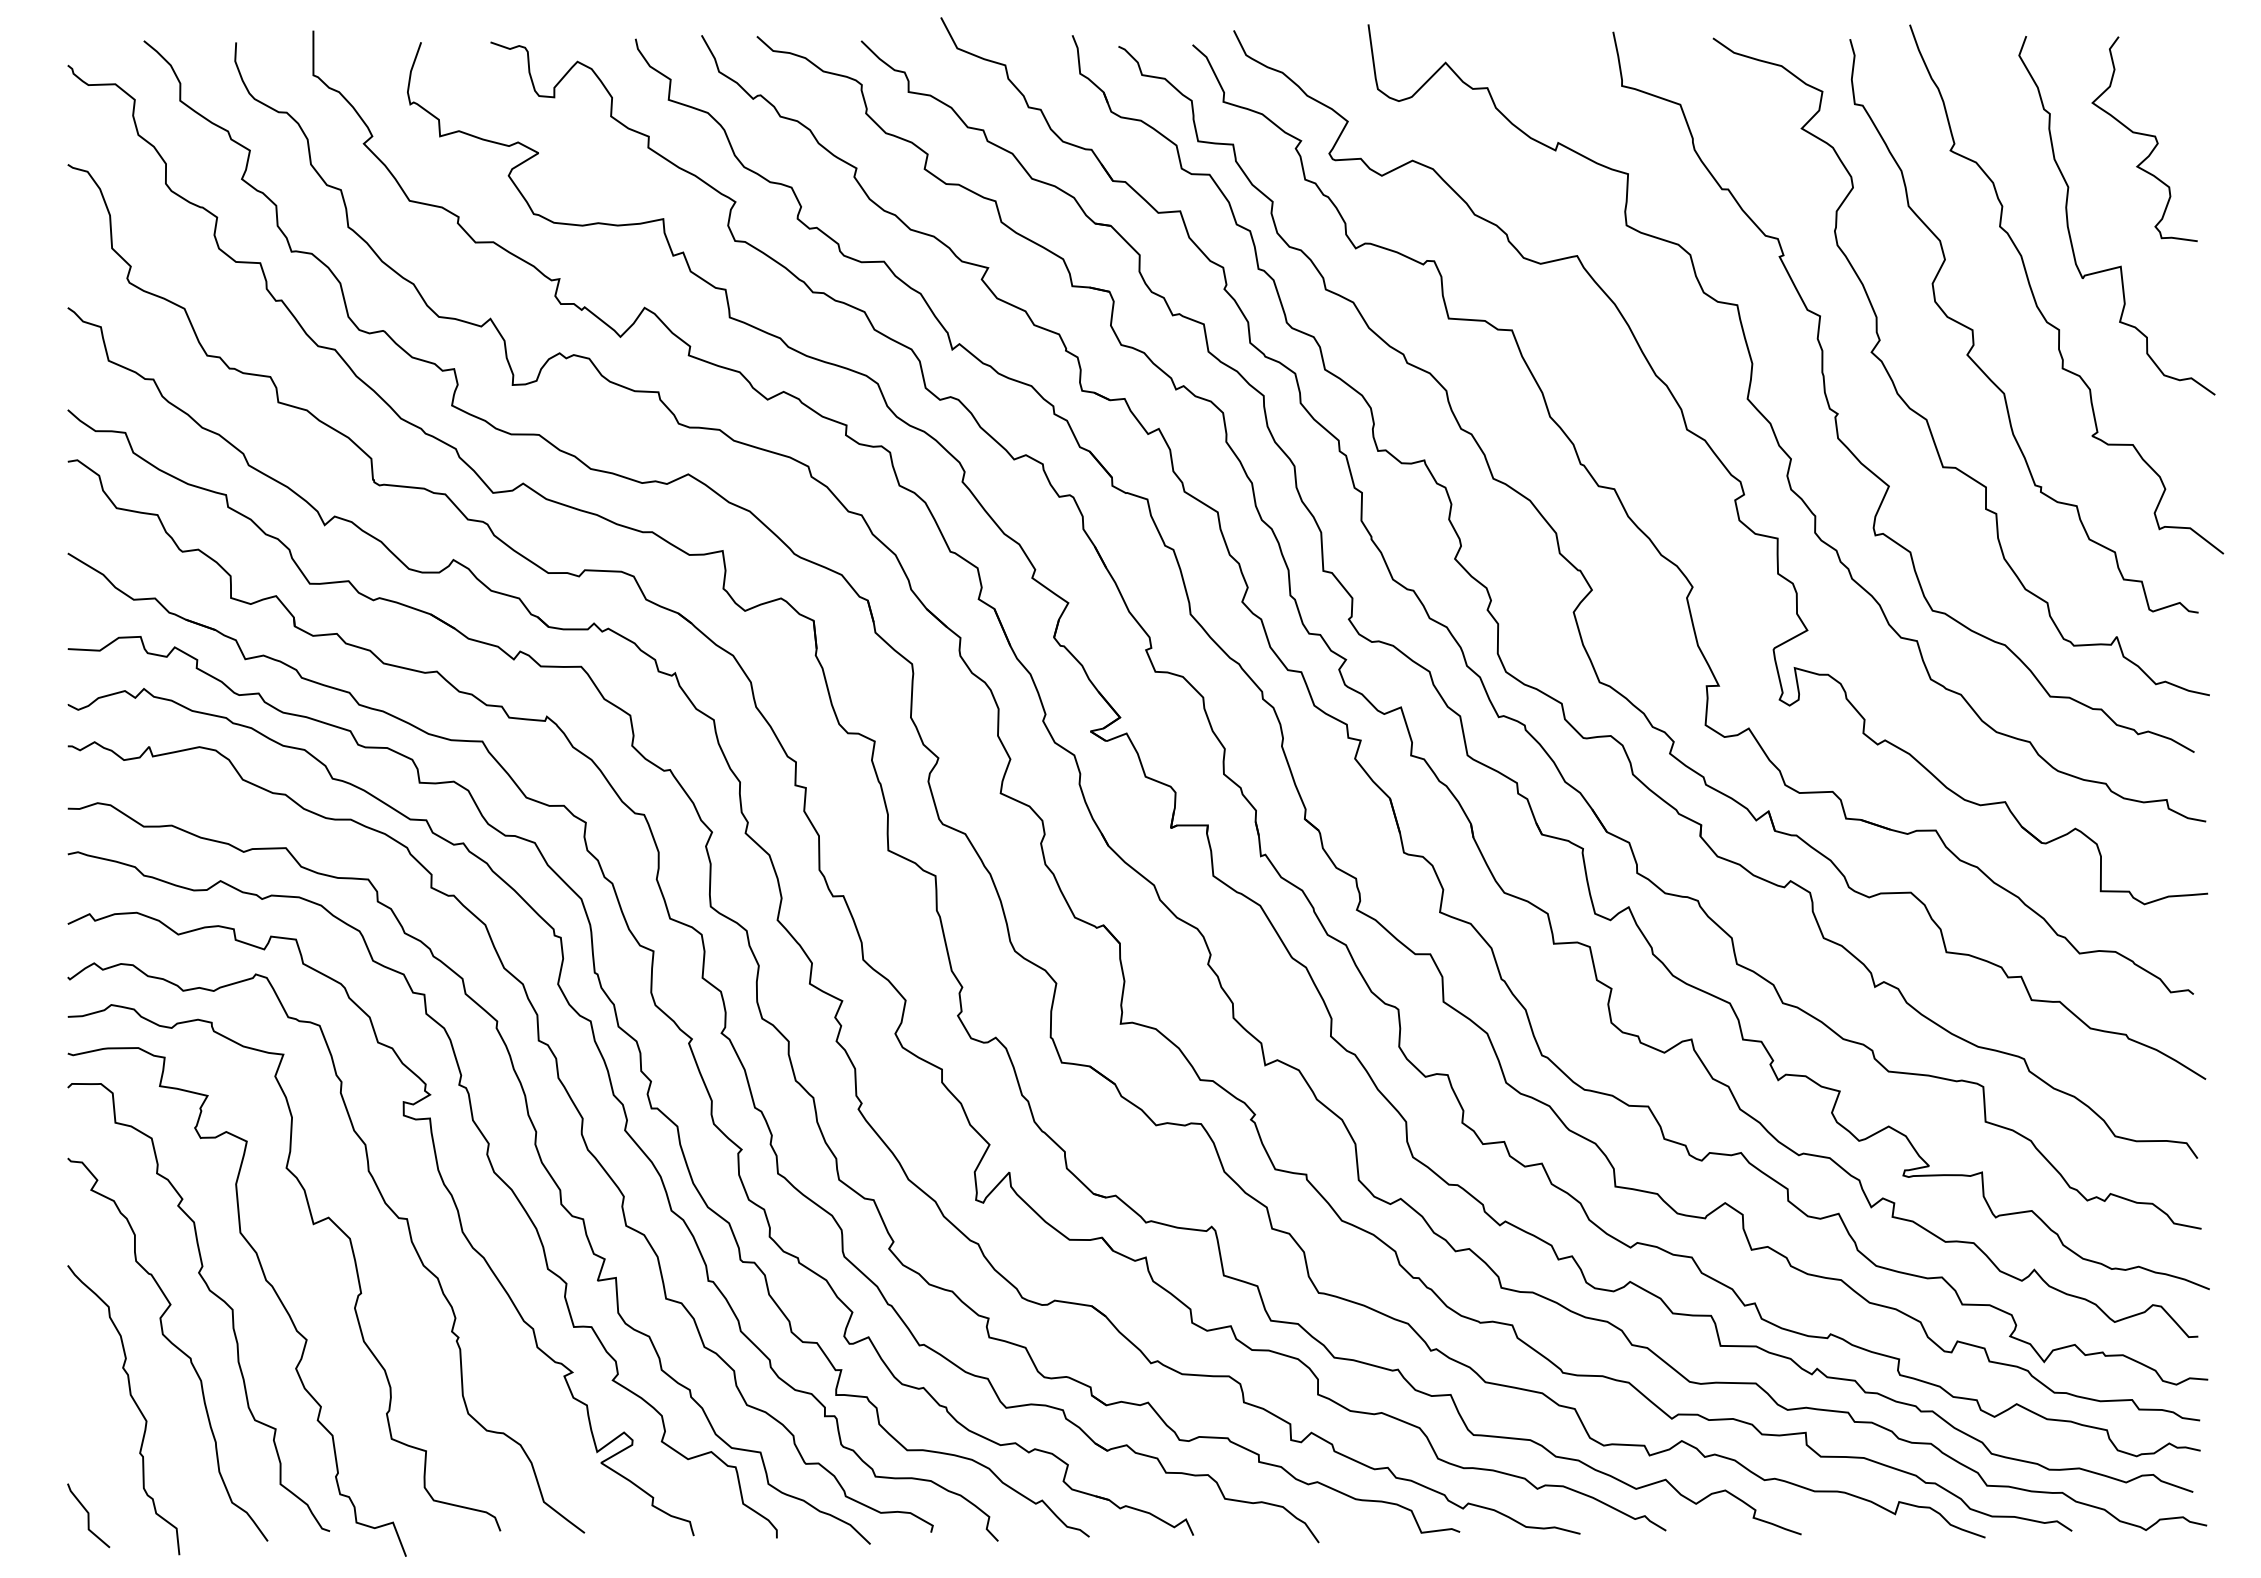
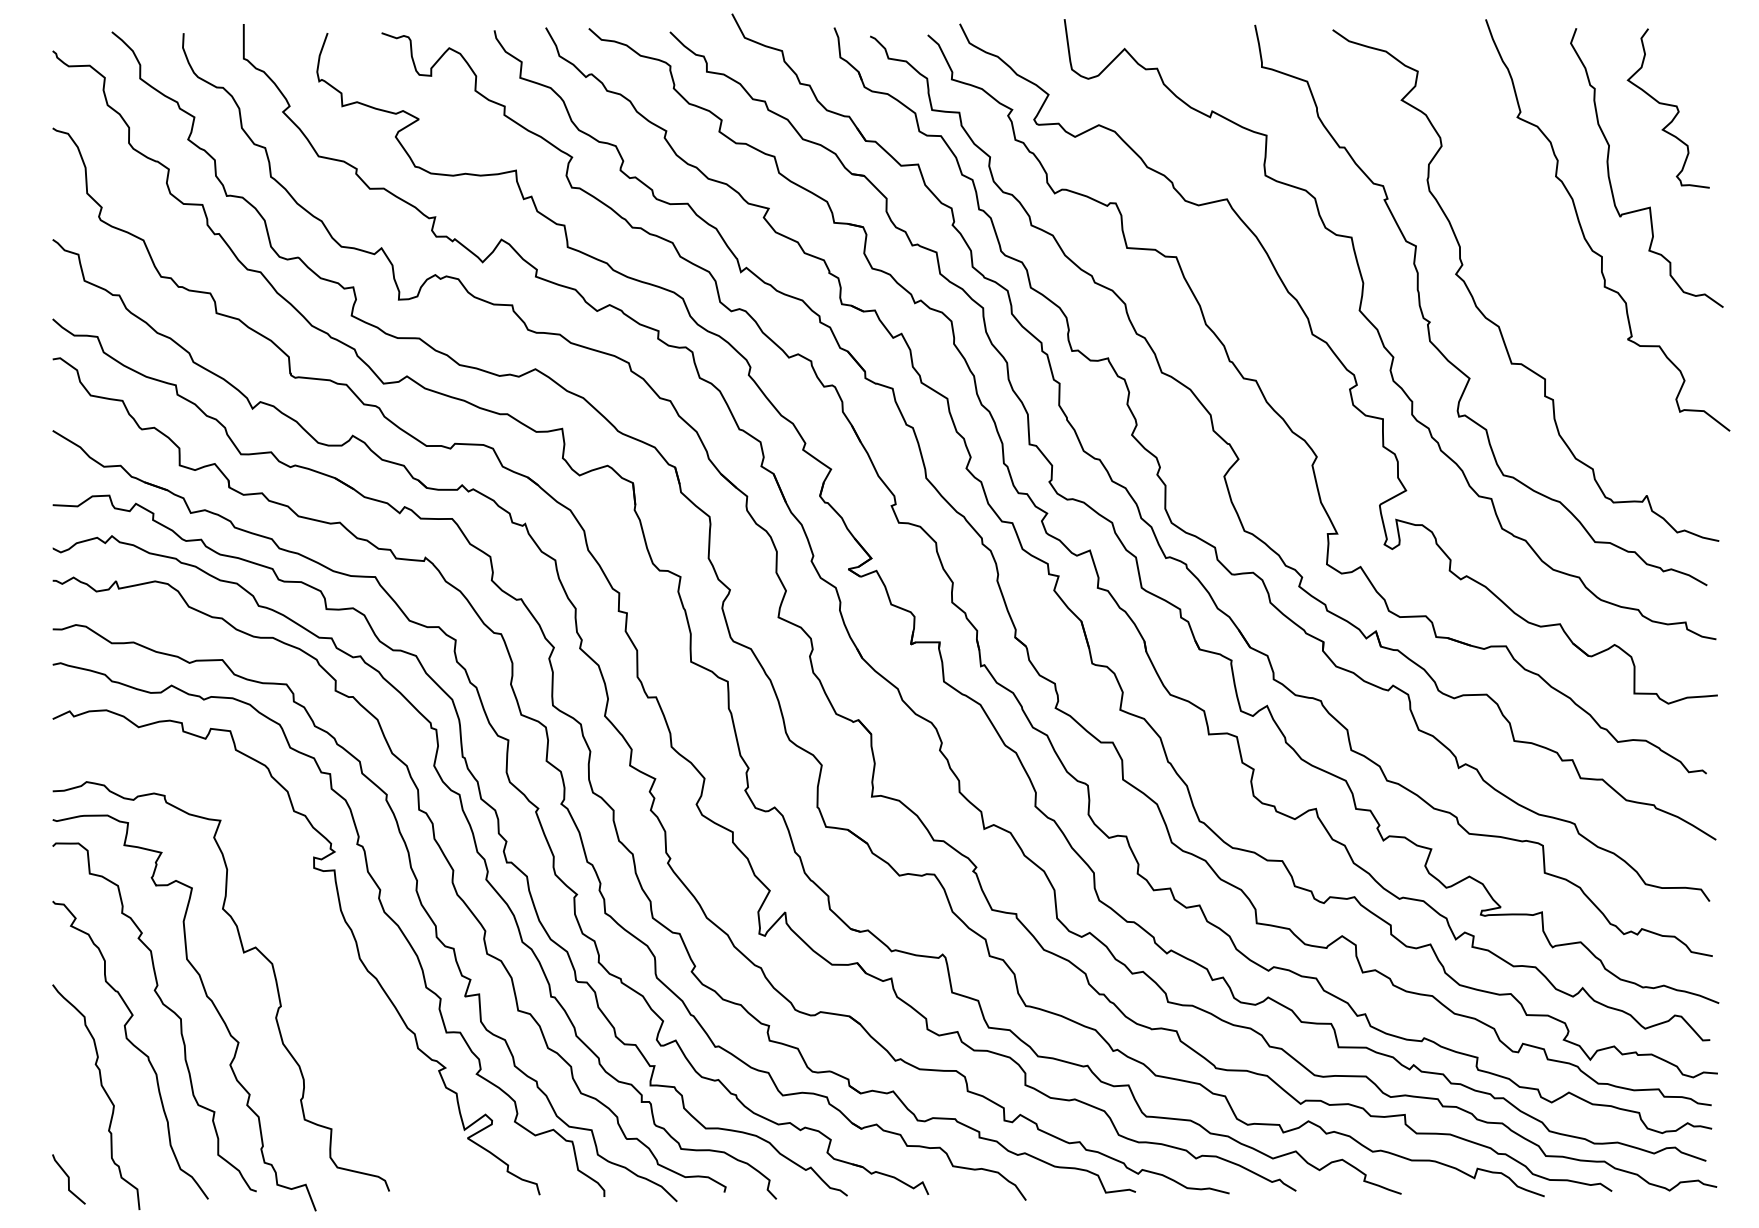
curve: (1973, 329) -> (1535, 256), removed
curve: (384, 1203) -> (299, 936), removed

